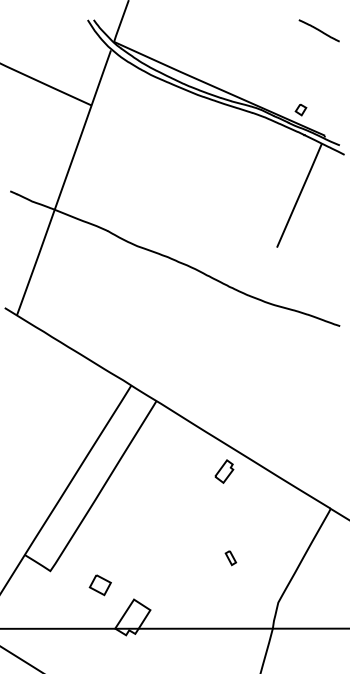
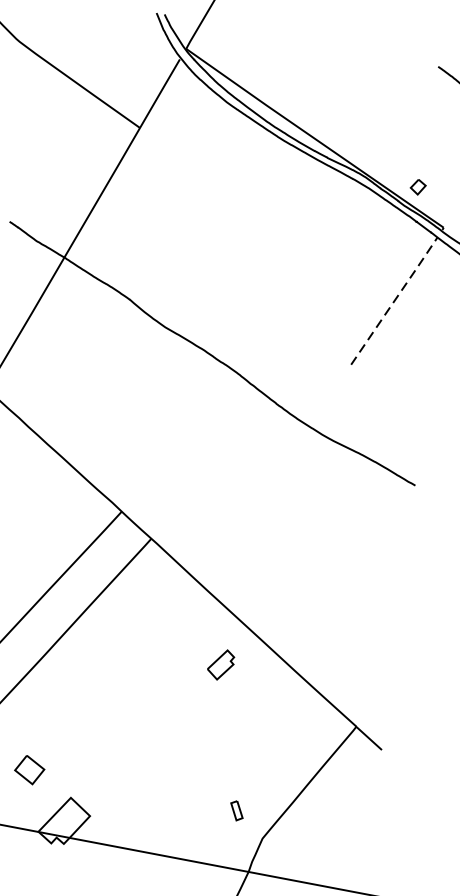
line: (299, 195) -> (394, 300), solid -> dashed
part: (224, 471) -> (221, 664), moved
part: (230, 558) -> (236, 811), moved

